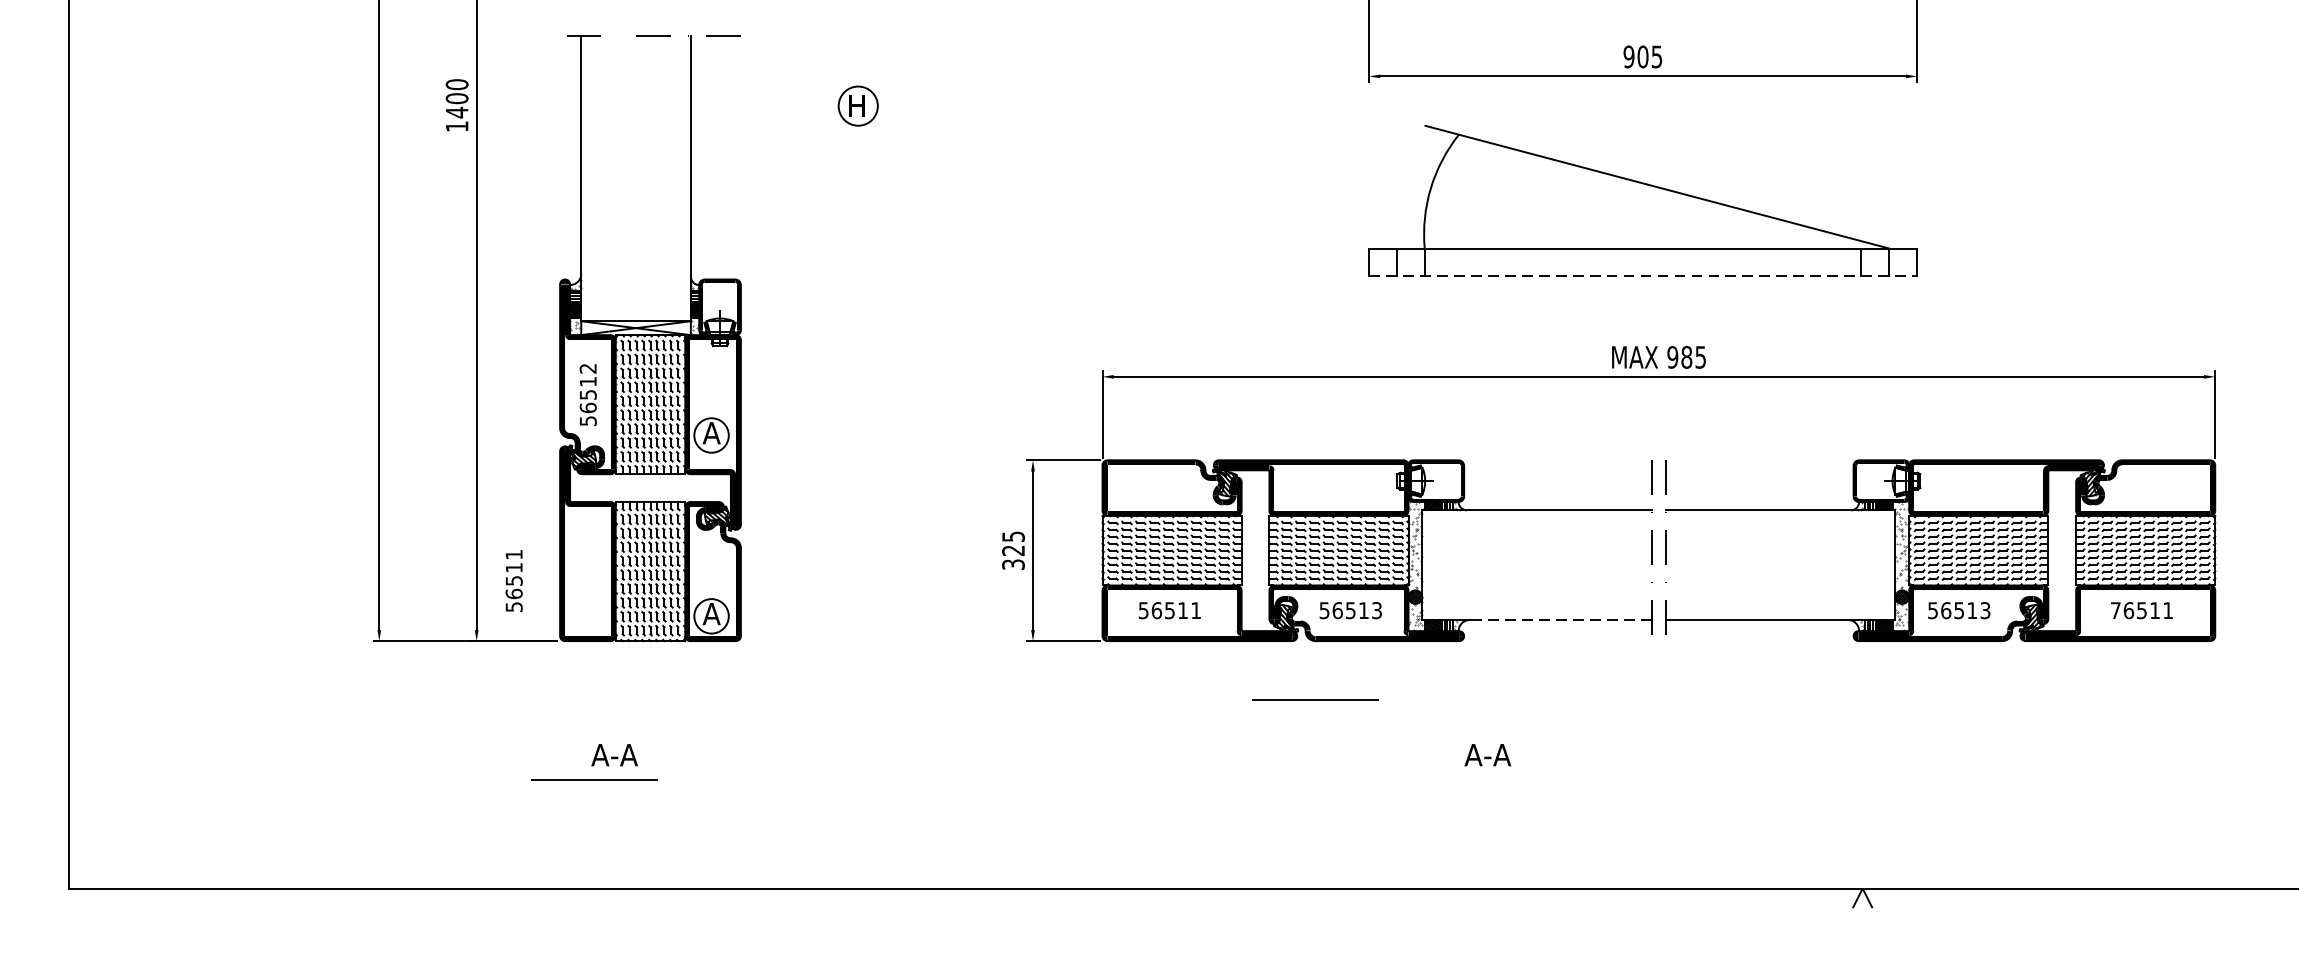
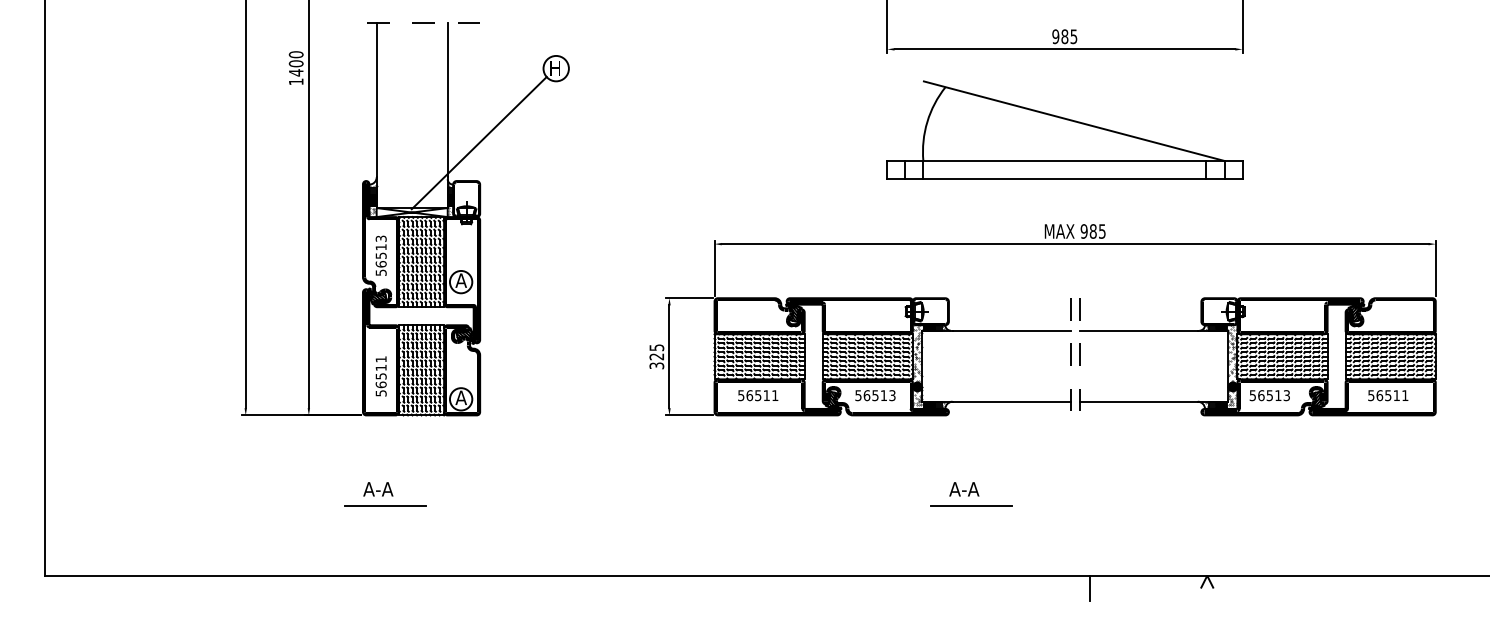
text: (1642, 56) -> (1064, 36), 905 -> 985
line: (738, 220) -> (478, 142), added
line: (1642, 275) -> (1064, 178), dashed -> solid
text: (588, 368) -> (381, 238), 56512 -> 56513
text: (513, 581) -> (380, 376), moved
text: (2116, 610) -> (1371, 395), 76511 -> 56511
line: (1560, 619) -> (1011, 401), dashed -> solid
line: (1315, 699) -> (971, 505), moved
text: (614, 755) -> (378, 489), moved
line: (1680, 908) -> (1089, 588), added

